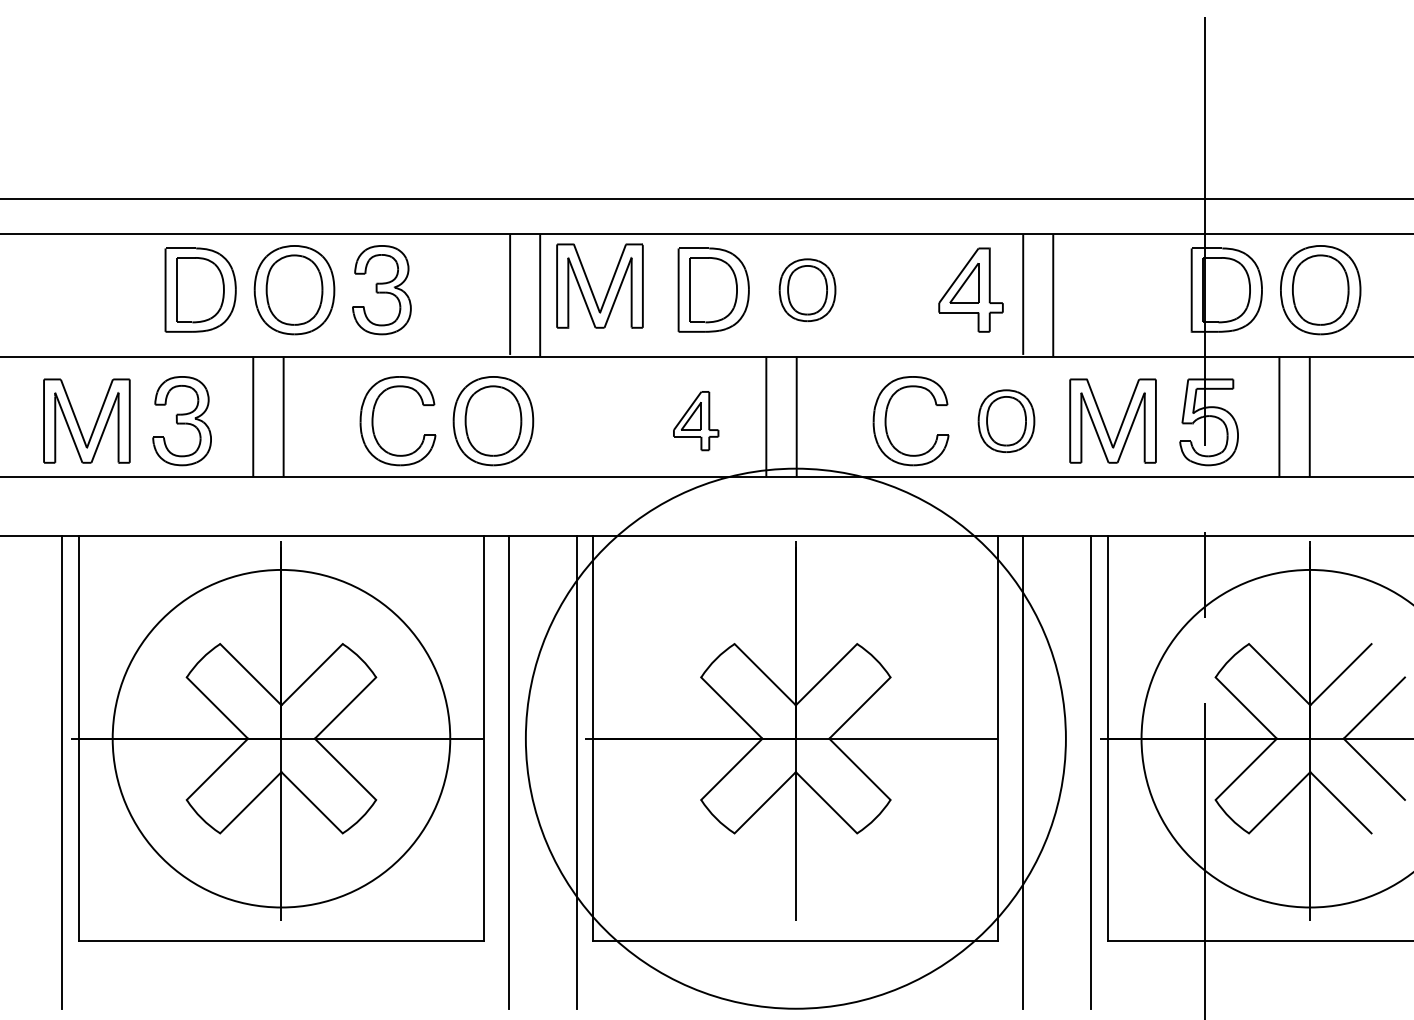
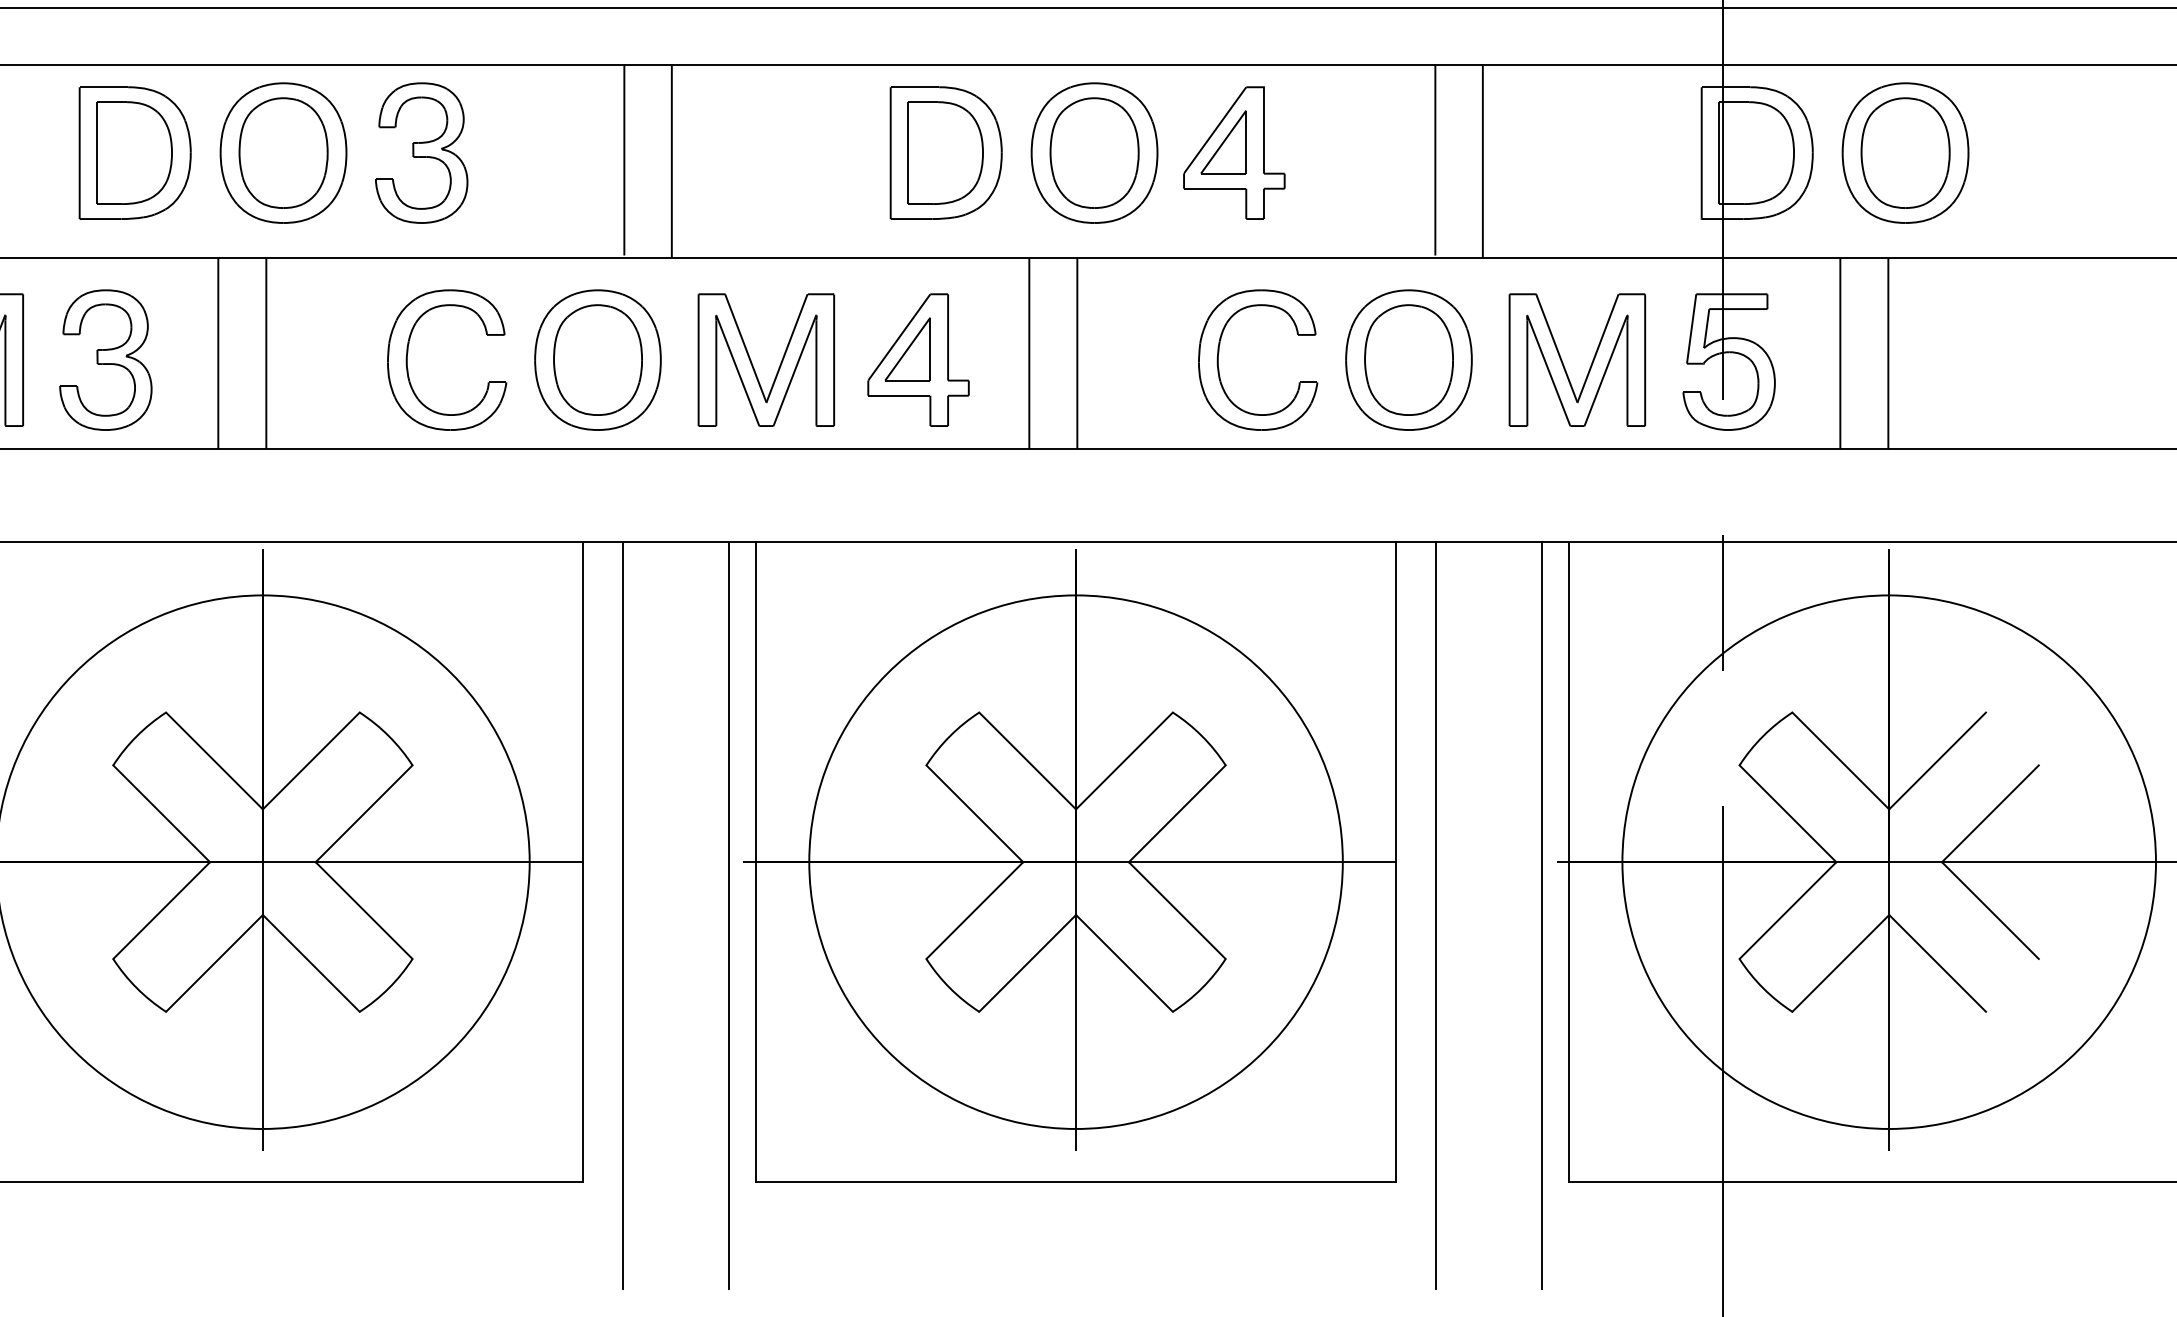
part: (592, 289) -> (754, 365), moved
part: (970, 289) -> (1233, 152), moved
part: (807, 290) -> (1094, 153), size x1.43
part: (695, 420) -> (917, 359), size x1.43
part: (1006, 421) -> (1408, 360), size x1.43
circle: (795, 738) -> (1075, 861), size x0.62

